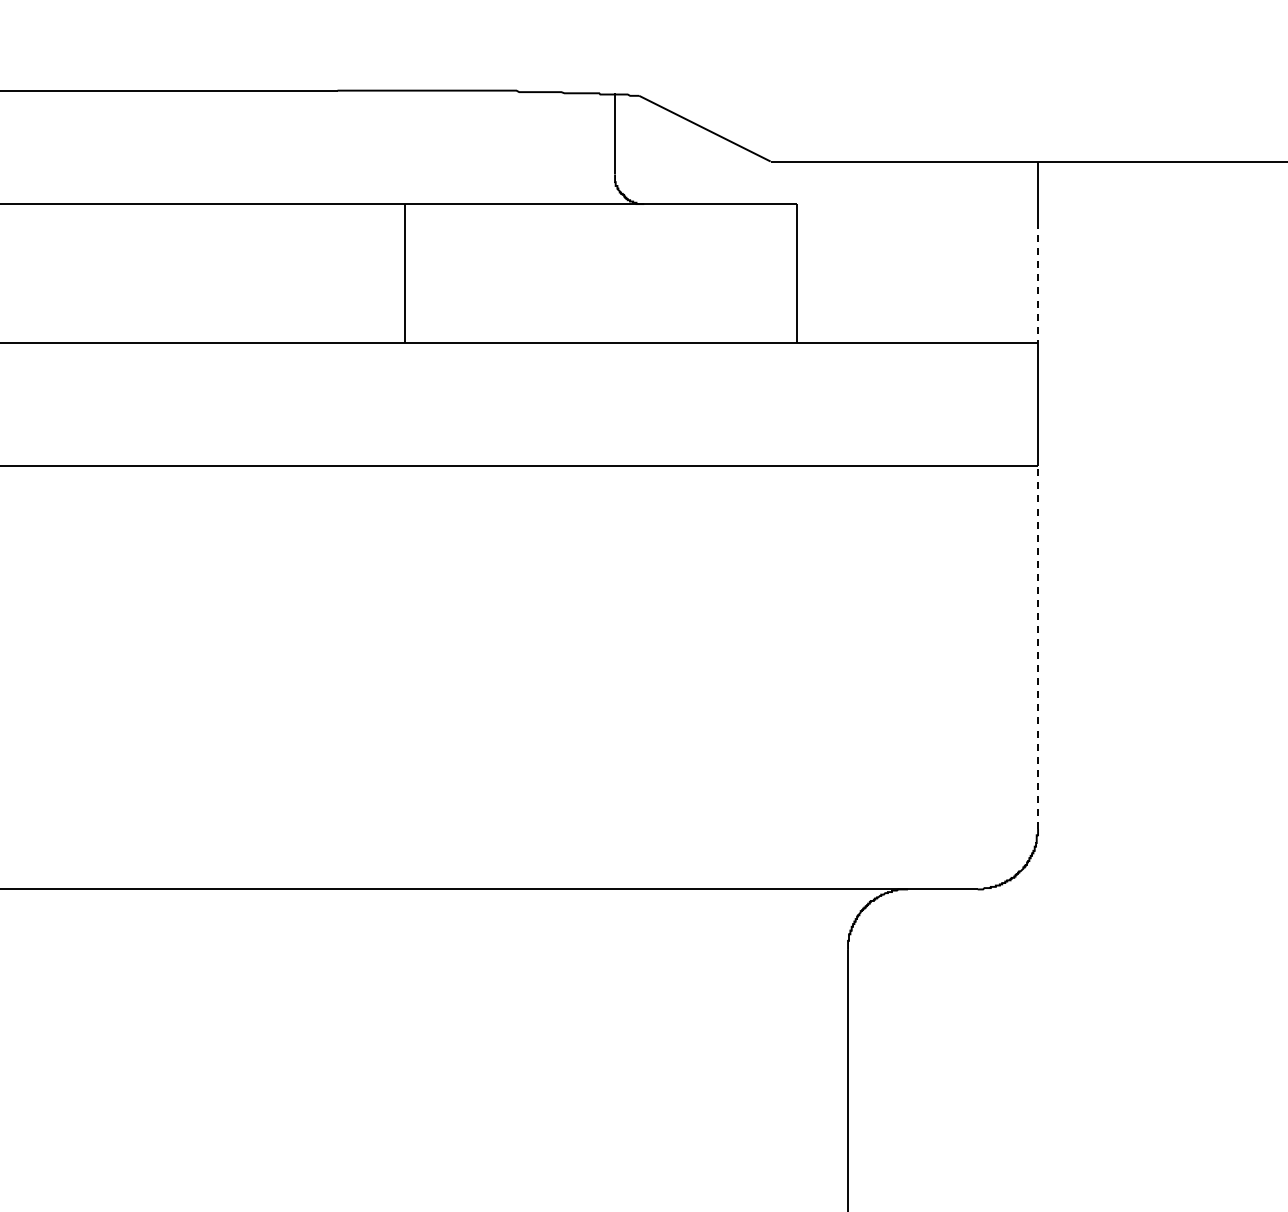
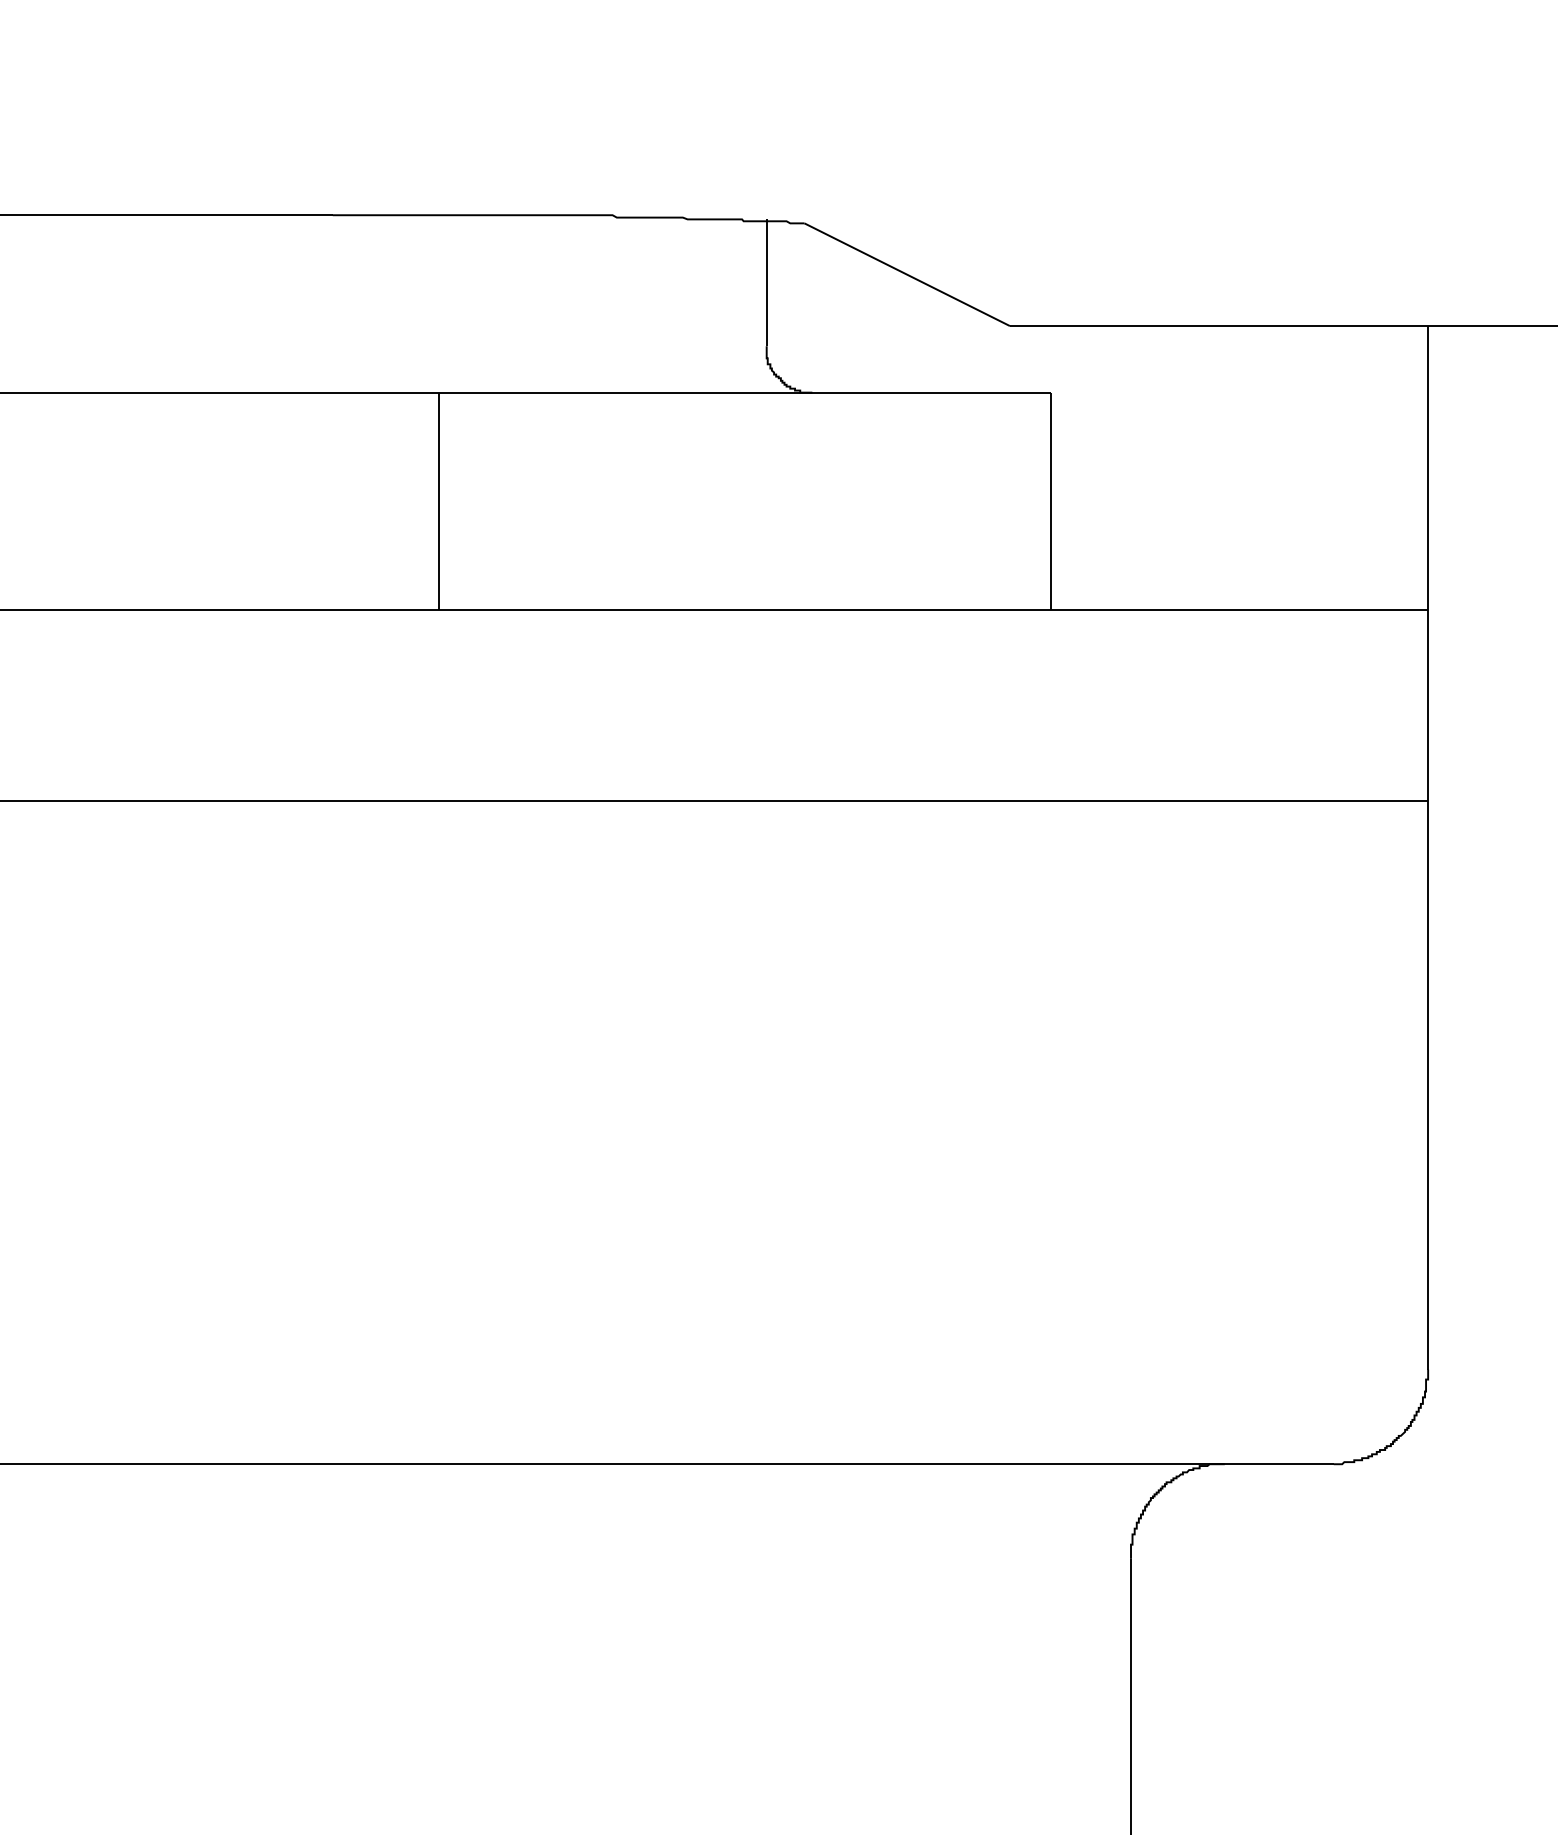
line: (1038, 283) -> (1428, 516), dashed -> solid
line: (1038, 647) -> (1428, 1085), dashed -> solid

